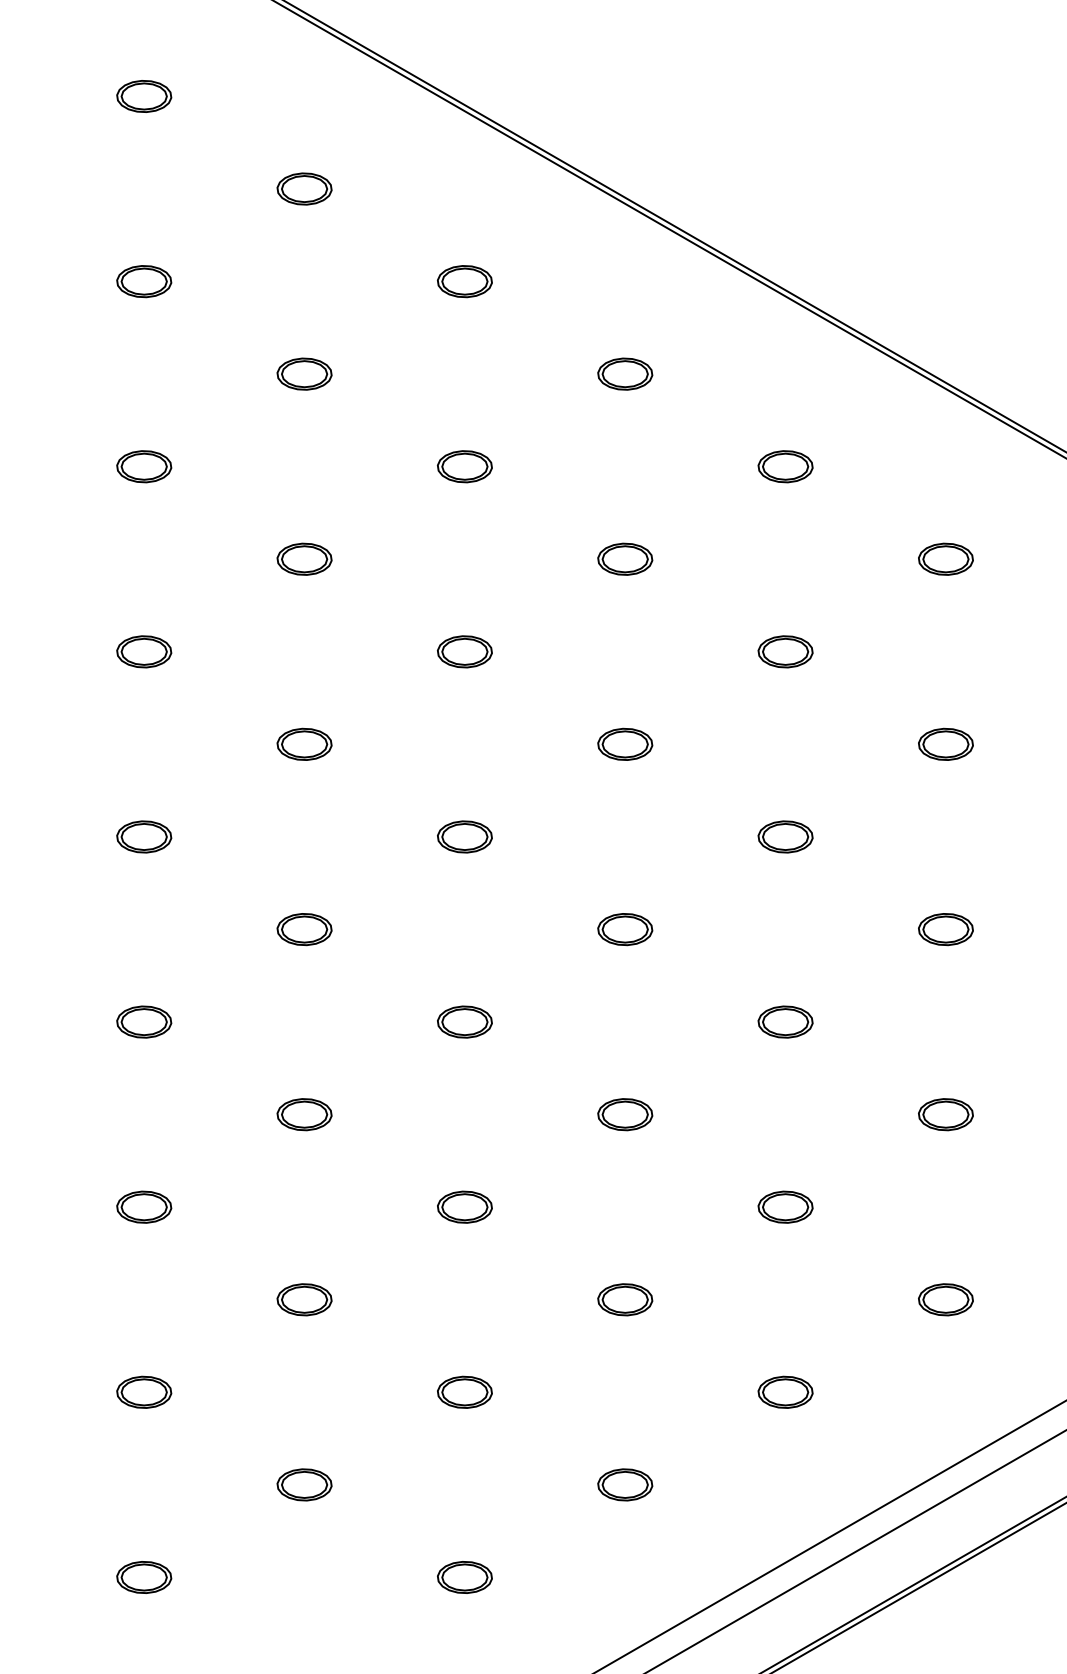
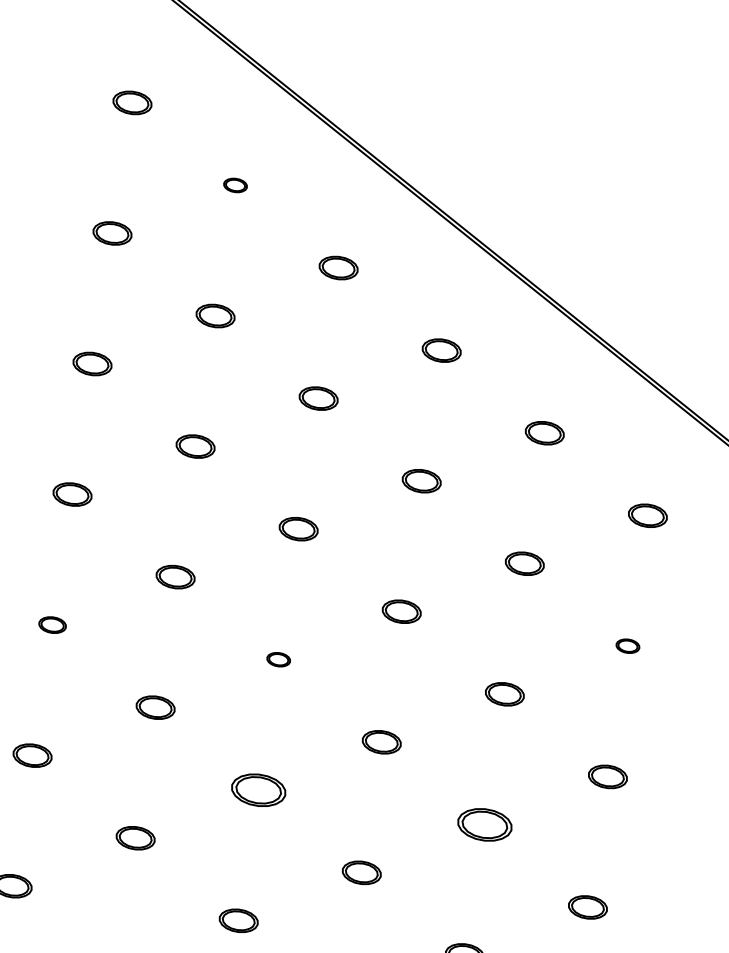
part: (304, 188) -> (235, 185), size x0.6
part: (945, 743) -> (627, 645), size x0.6
part: (144, 836) -> (52, 624), size x0.7
part: (464, 836) -> (278, 659), size x0.6
part: (464, 1021) -> (258, 789), size x1.4
part: (785, 1021) -> (484, 824), size x1.4

